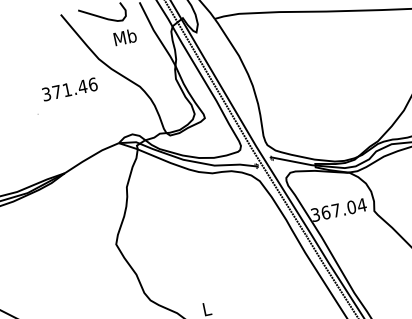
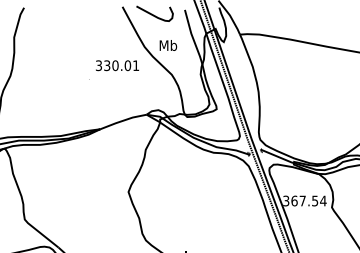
text: (125, 37) -> (168, 45), moved
text: (74, 88) -> (121, 65), 371.46 -> 330.01
text: (351, 206) -> (315, 200), 367.04 -> 367.54

